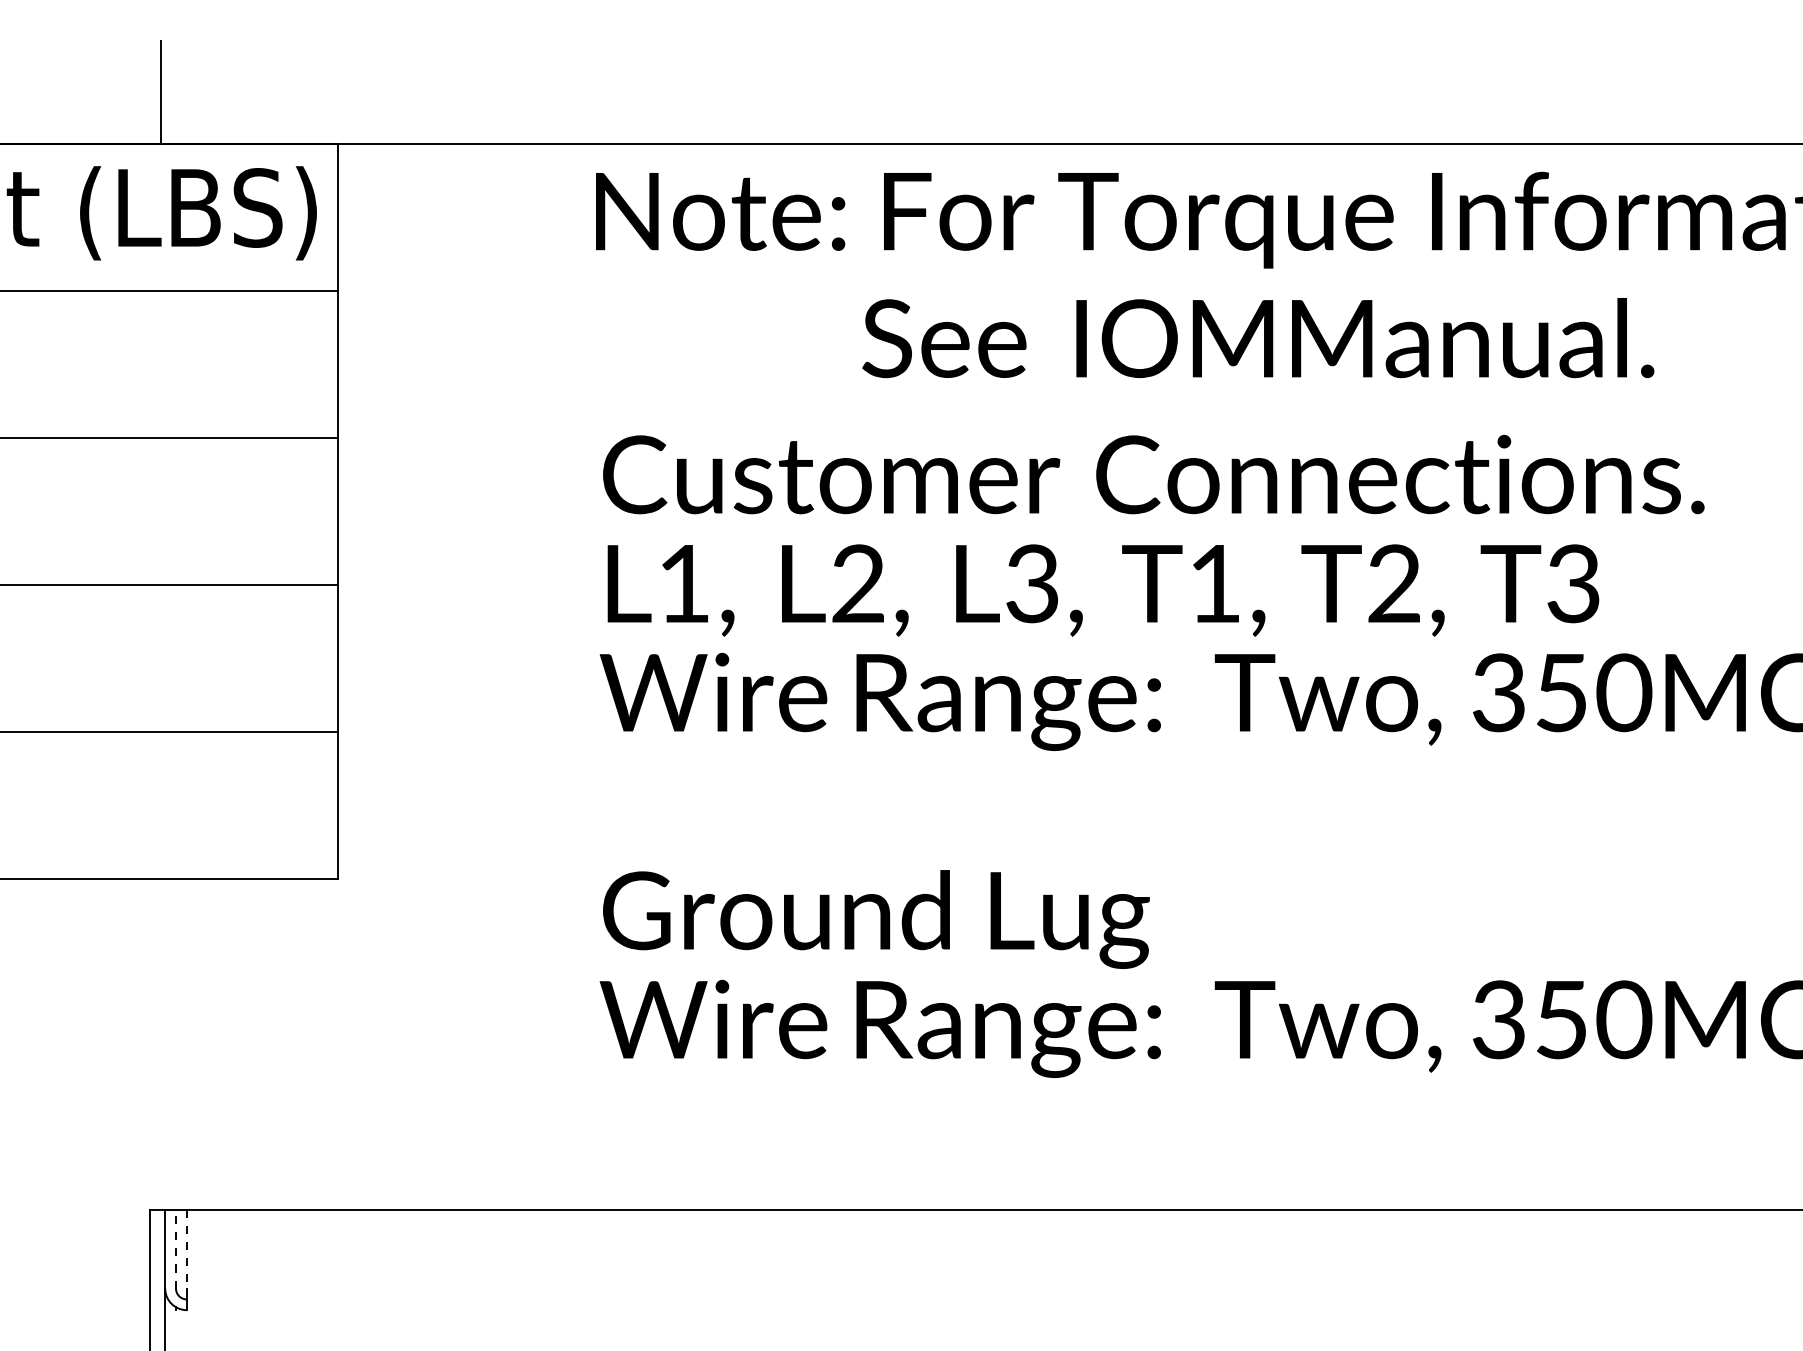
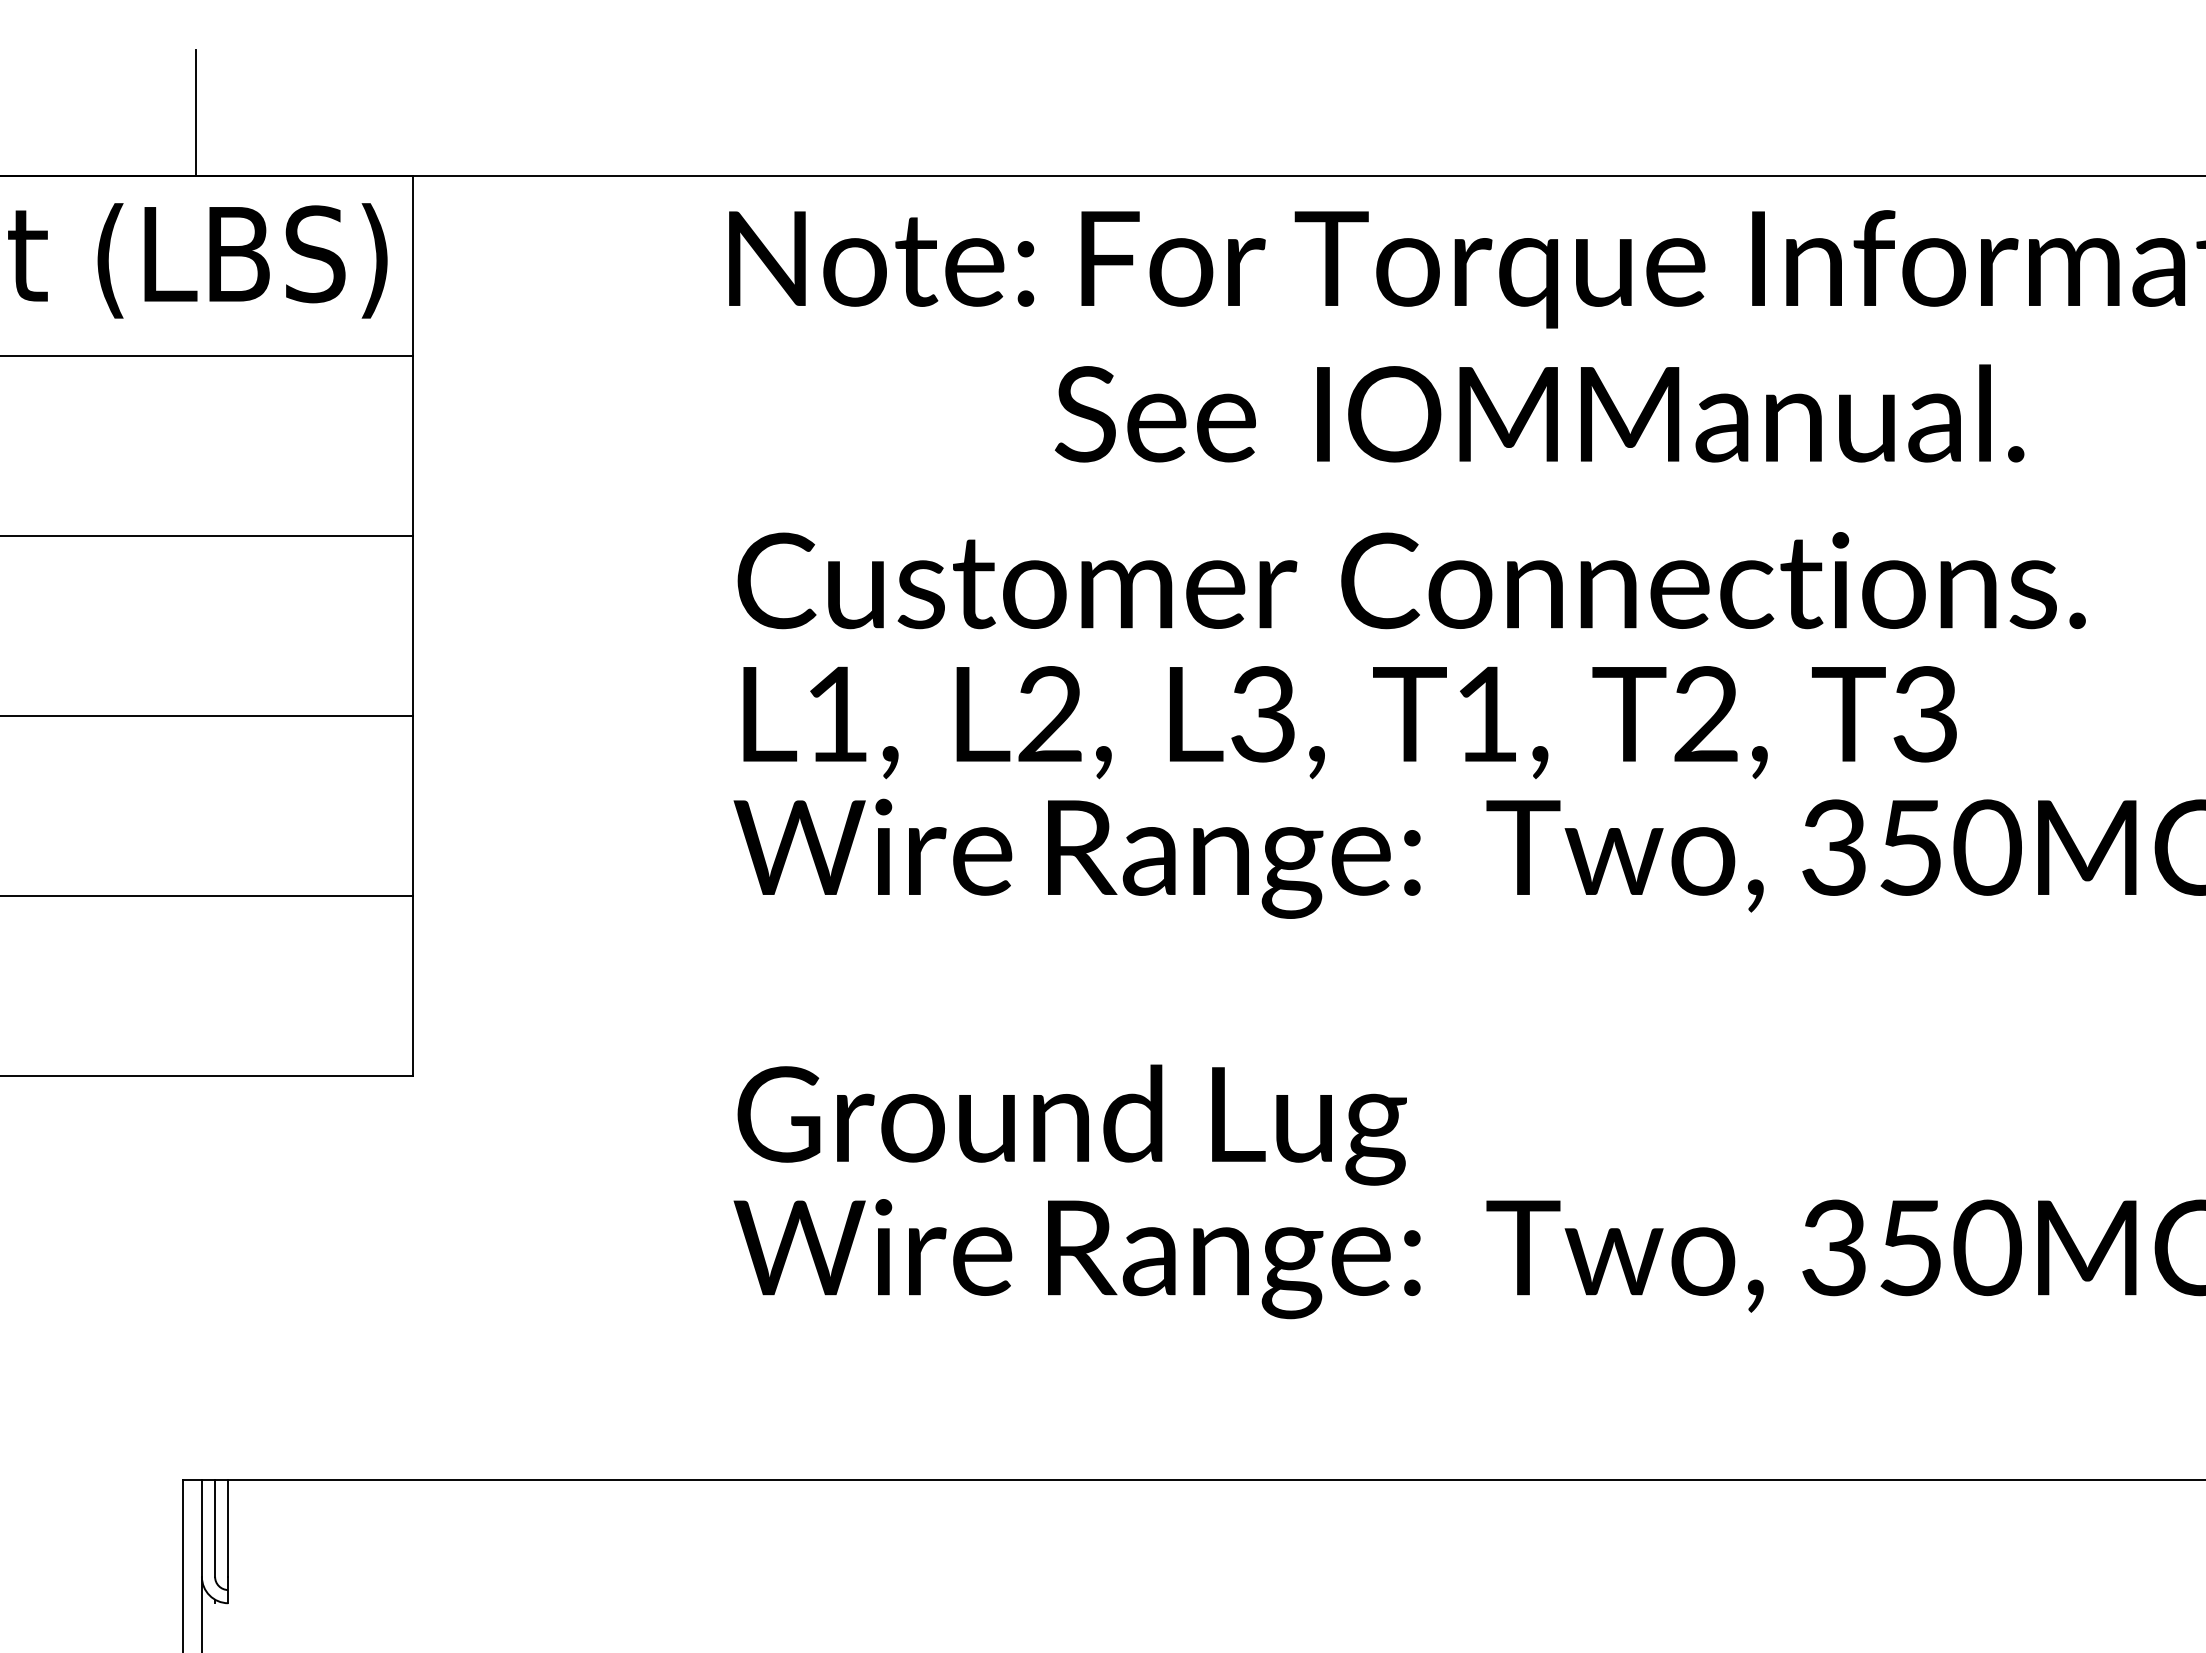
line: (176, 1249) -> (215, 1528), dashed -> solid
line: (186, 1249) -> (228, 1529), dashed -> solid

